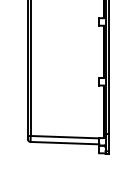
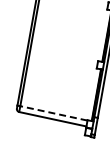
line: (64, 137) -> (53, 113), solid -> dashed

